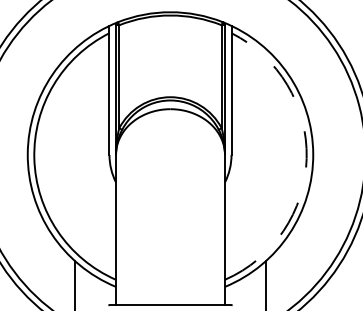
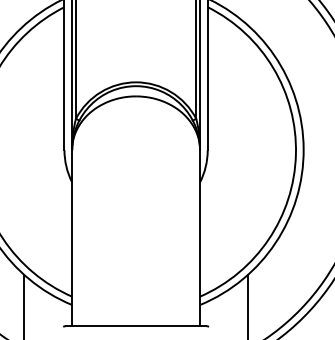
arc: (306, 158) -> (295, 154), dashed -> solid

